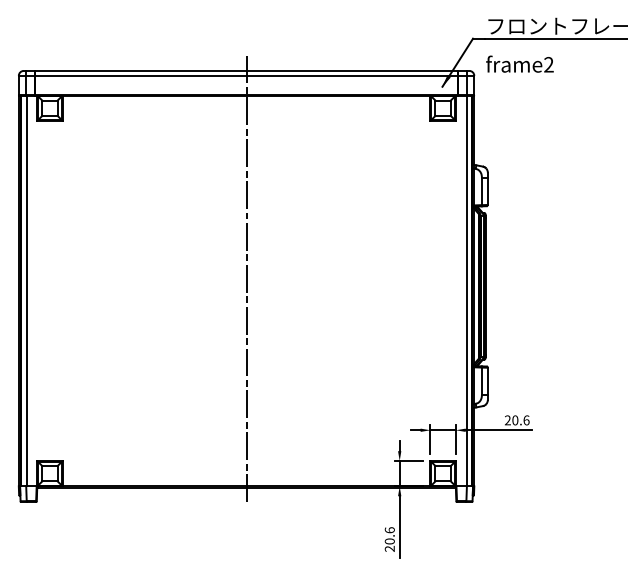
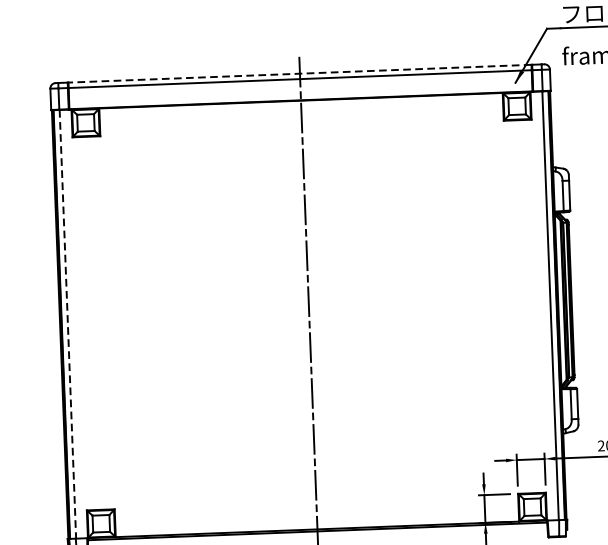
line: (246, 70) -> (299, 73), solid -> dashed
line: (26, 291) -> (67, 324), solid -> dashed

